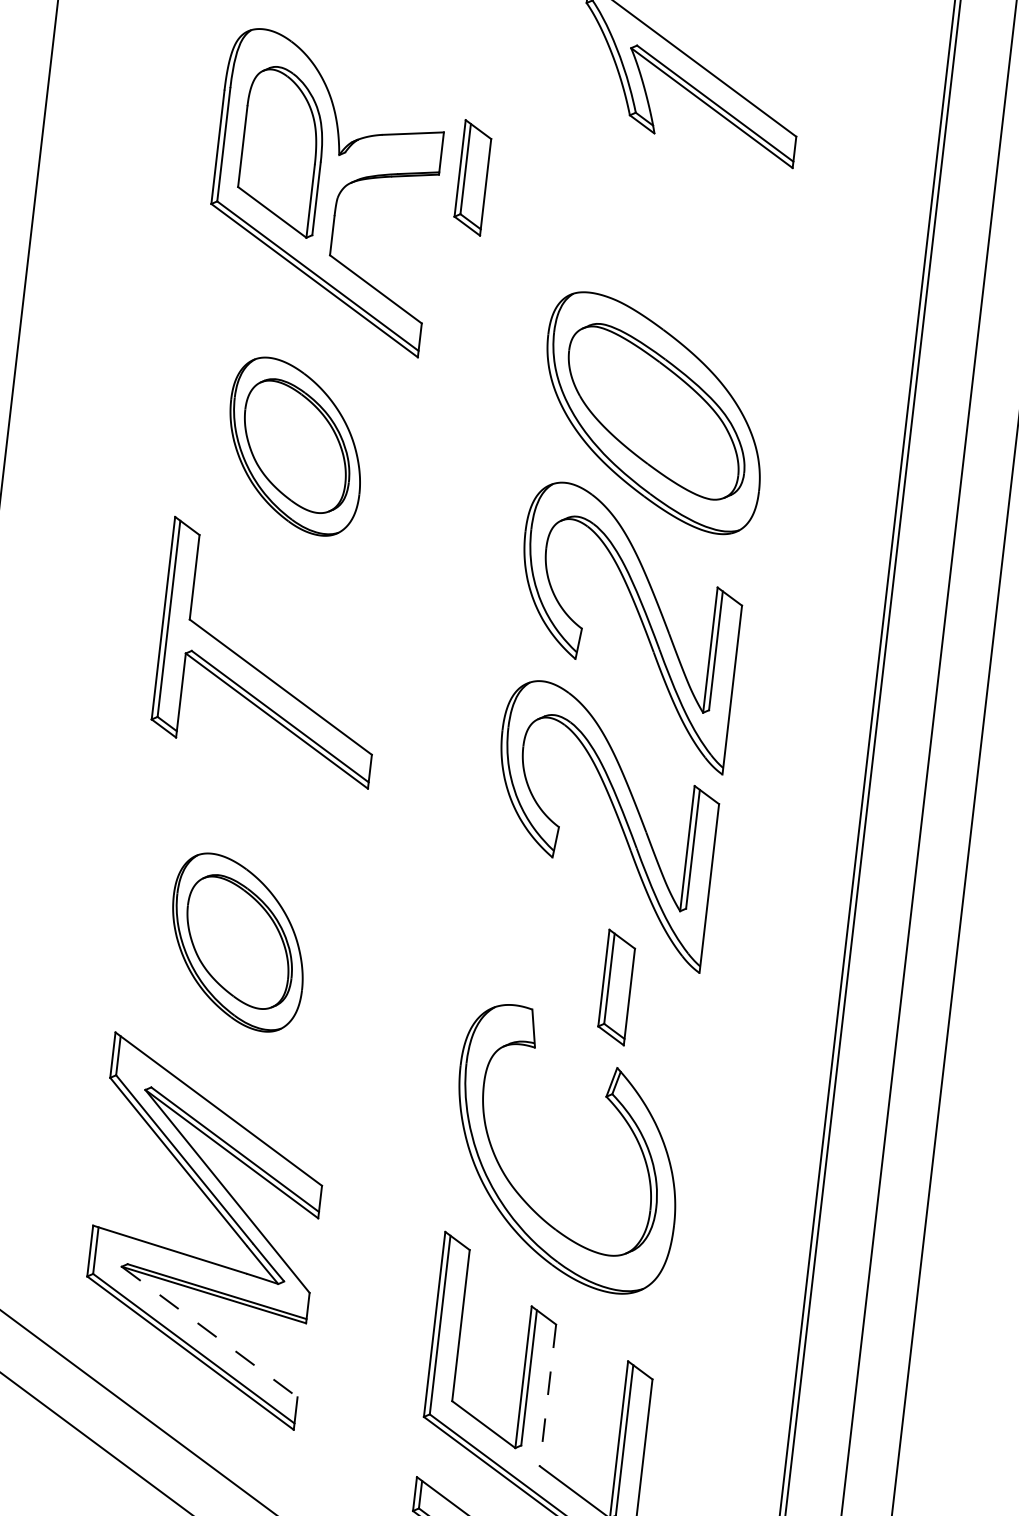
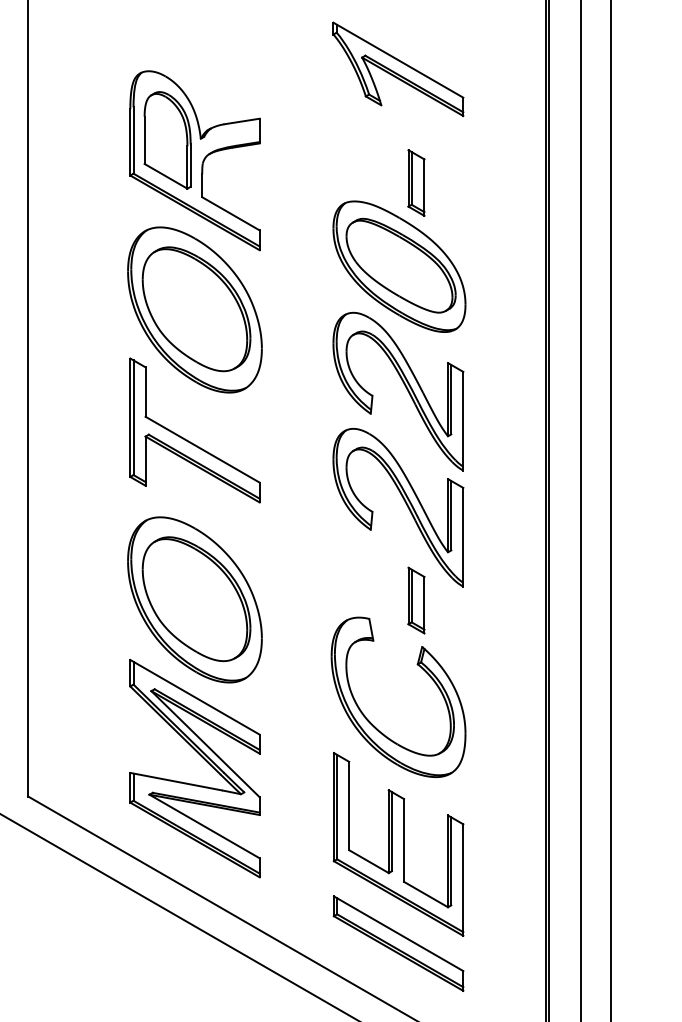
part: (473, 176) -> (416, 182), moved
part: (294, 445) -> (194, 309), size x1.67
part: (237, 941) -> (194, 599), size x1.67
line: (209, 1331) -> (204, 826), dashed -> solid
line: (548, 1395) -> (404, 840), dashed -> solid

